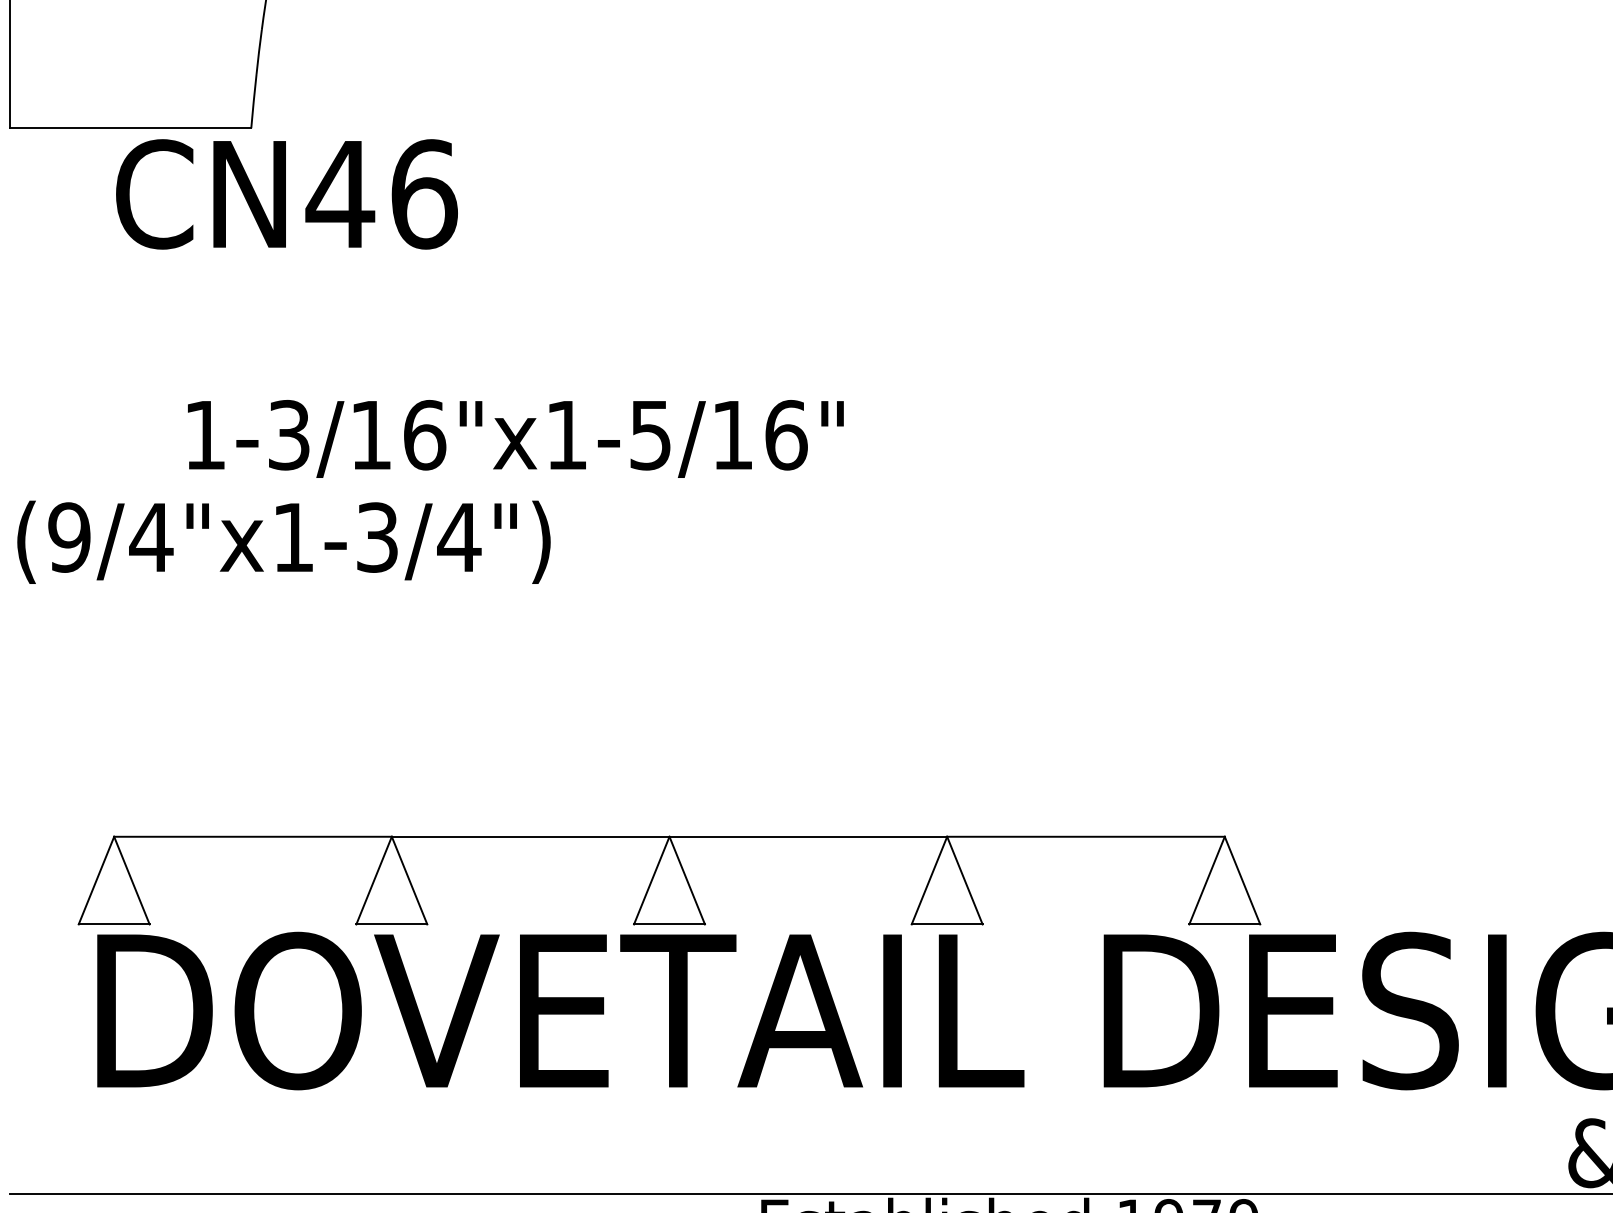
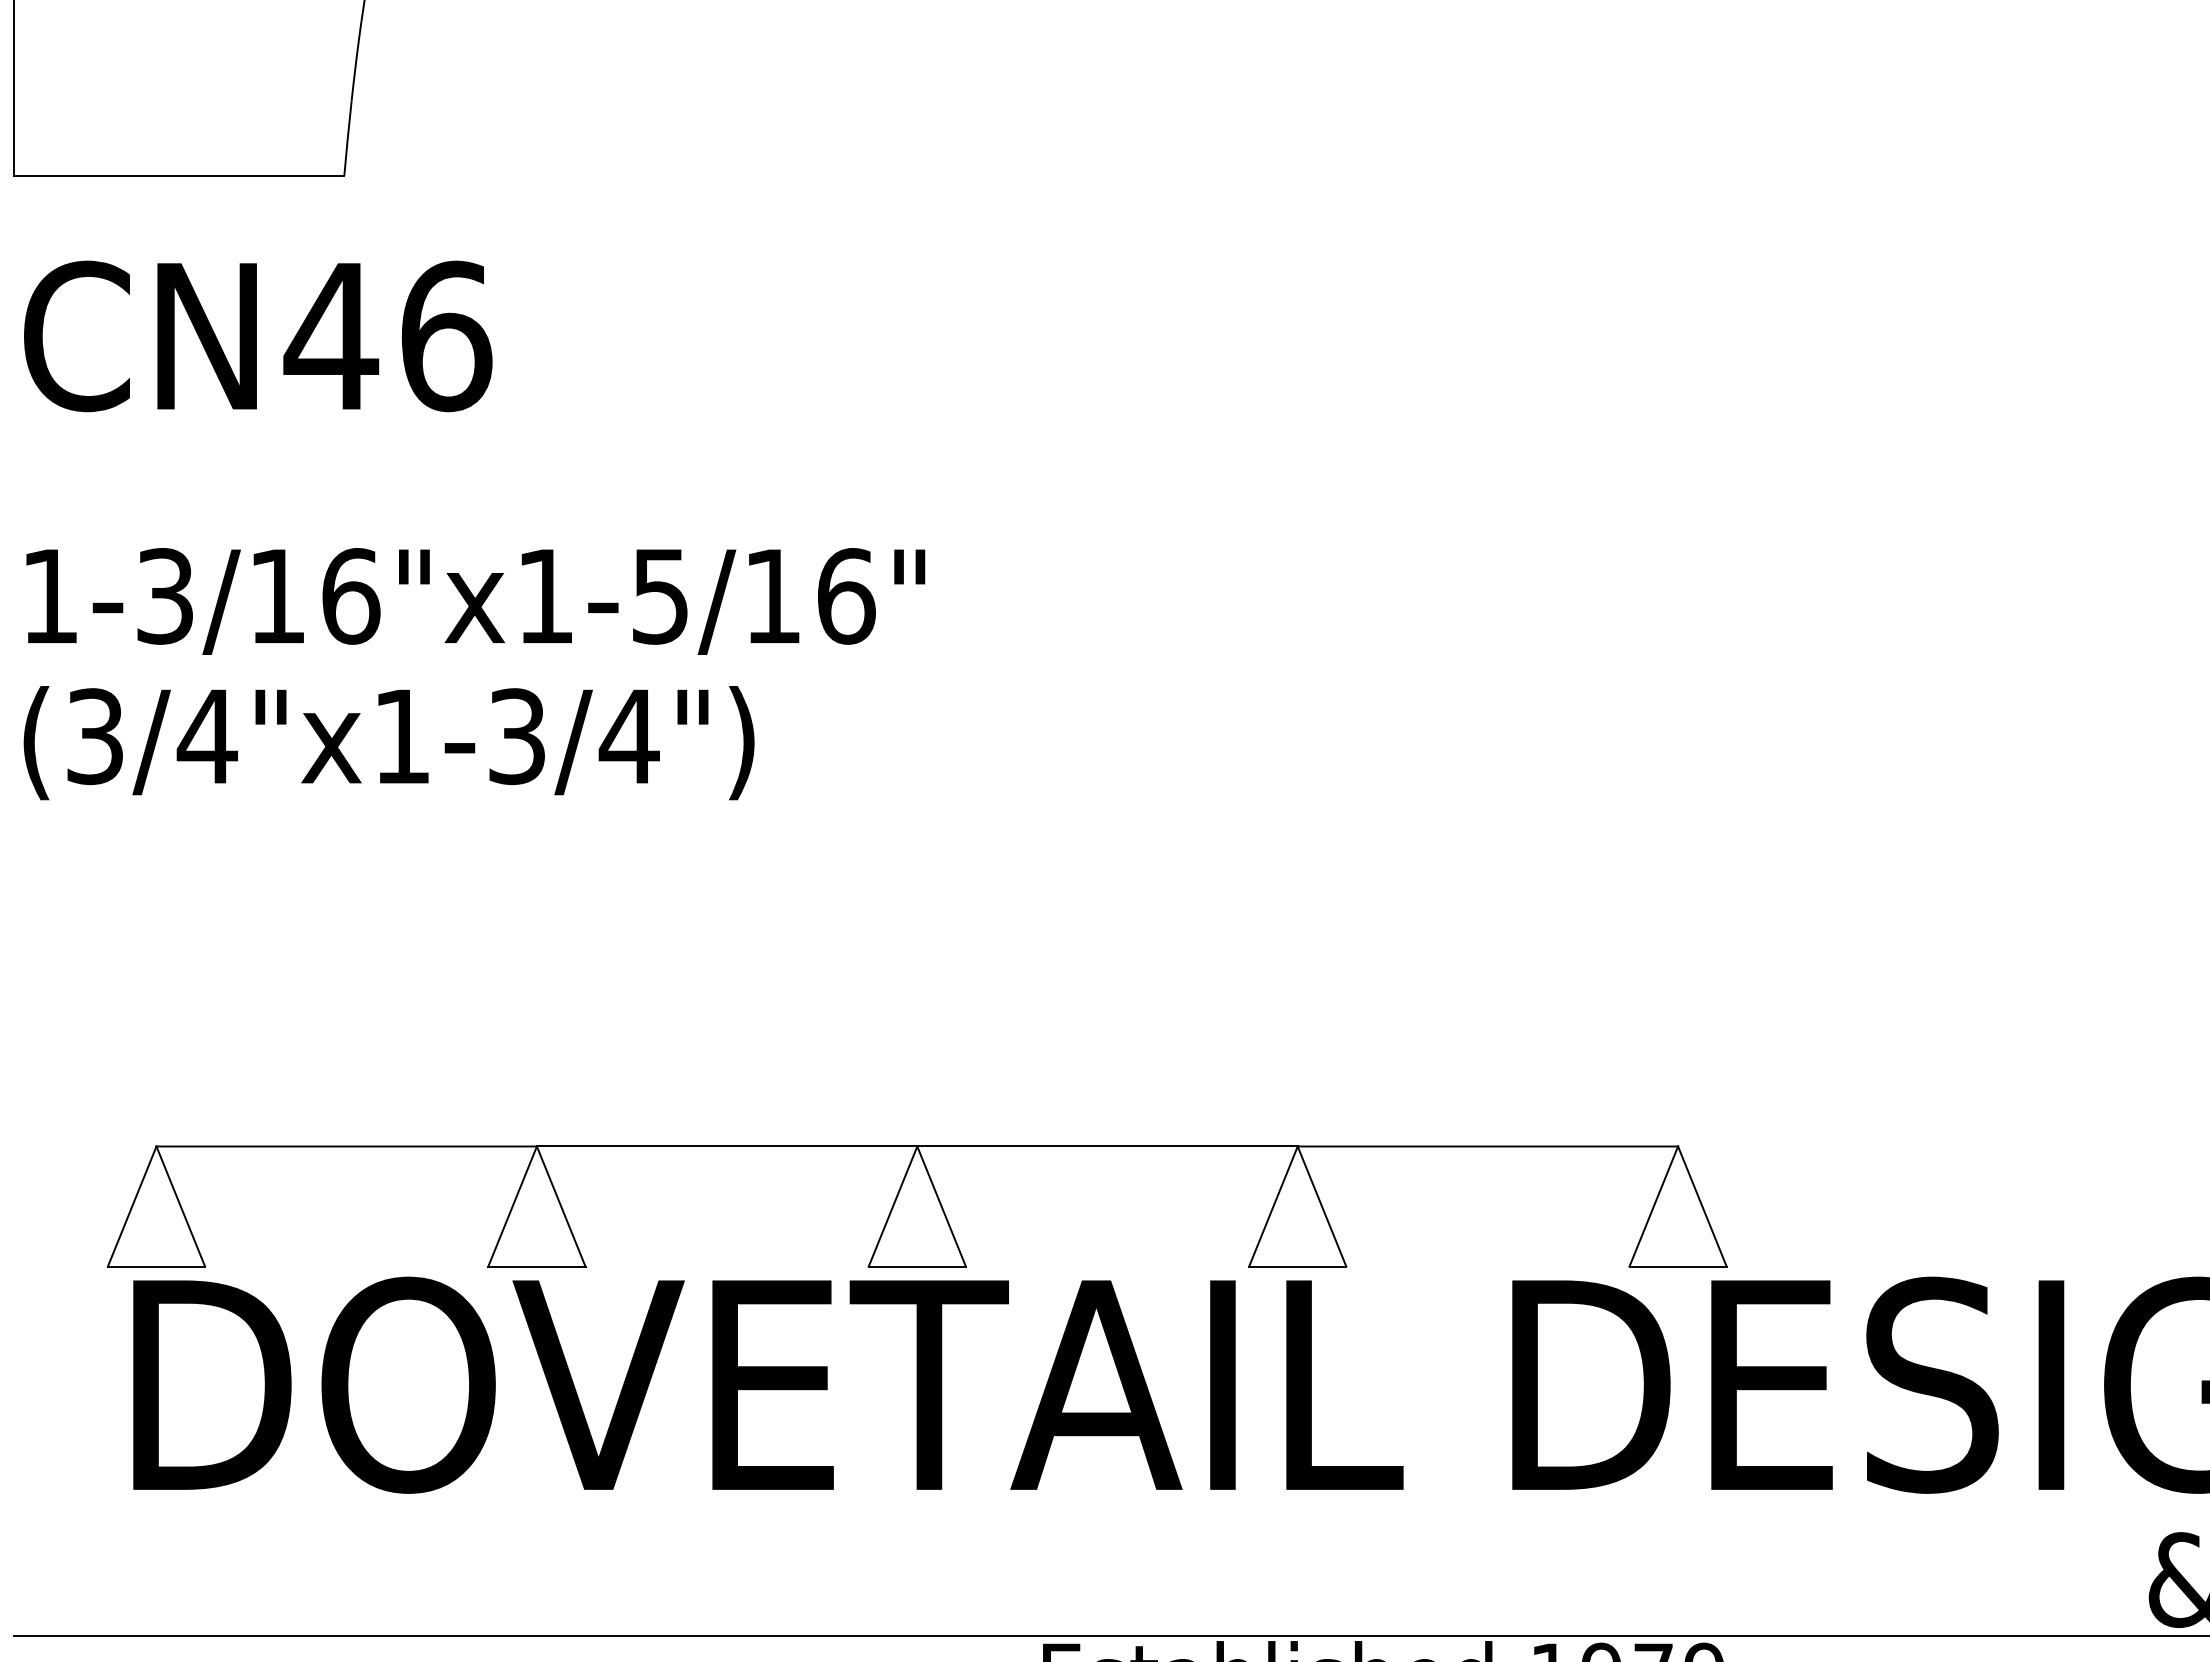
text: (287, 194) -> (258, 336), moved
text: (515, 438) -> (475, 601), moved
text: (69, 537) -> (95, 736), (9/4"x1-3/4") -> (3/4"x1-3/4")

